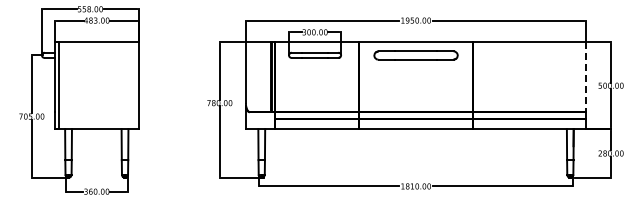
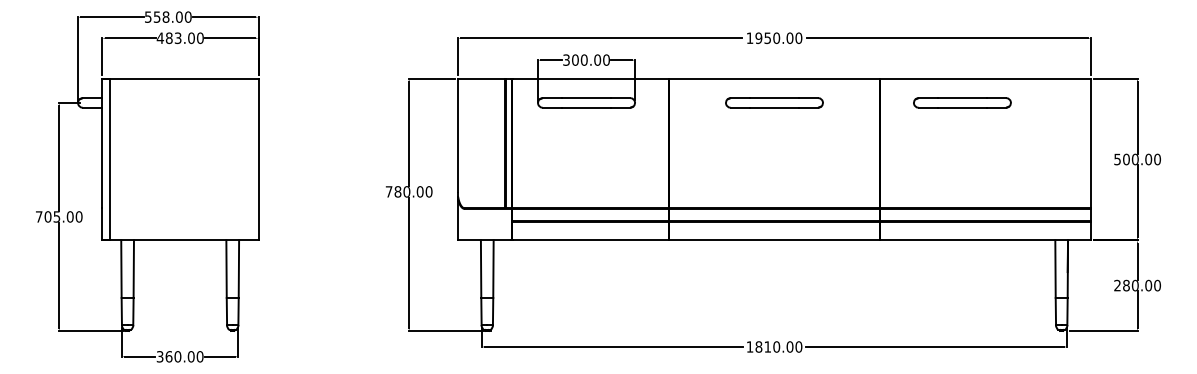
part: (415, 54) -> (773, 101), size x0.62
part: (516, 54) -> (961, 101), added
line: (585, 77) -> (1089, 144), dashed -> solid

